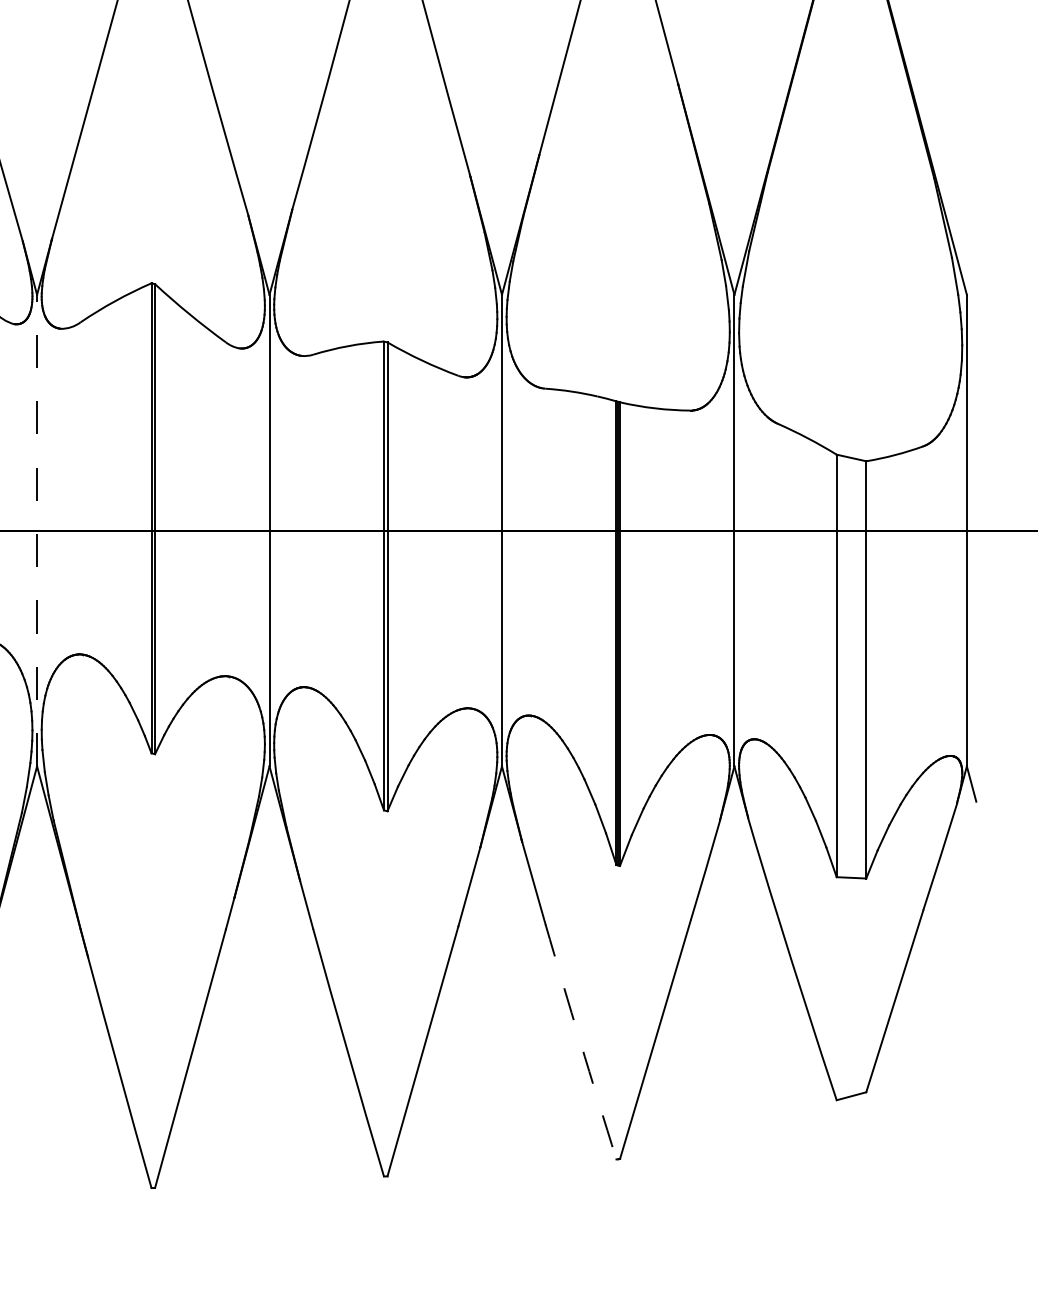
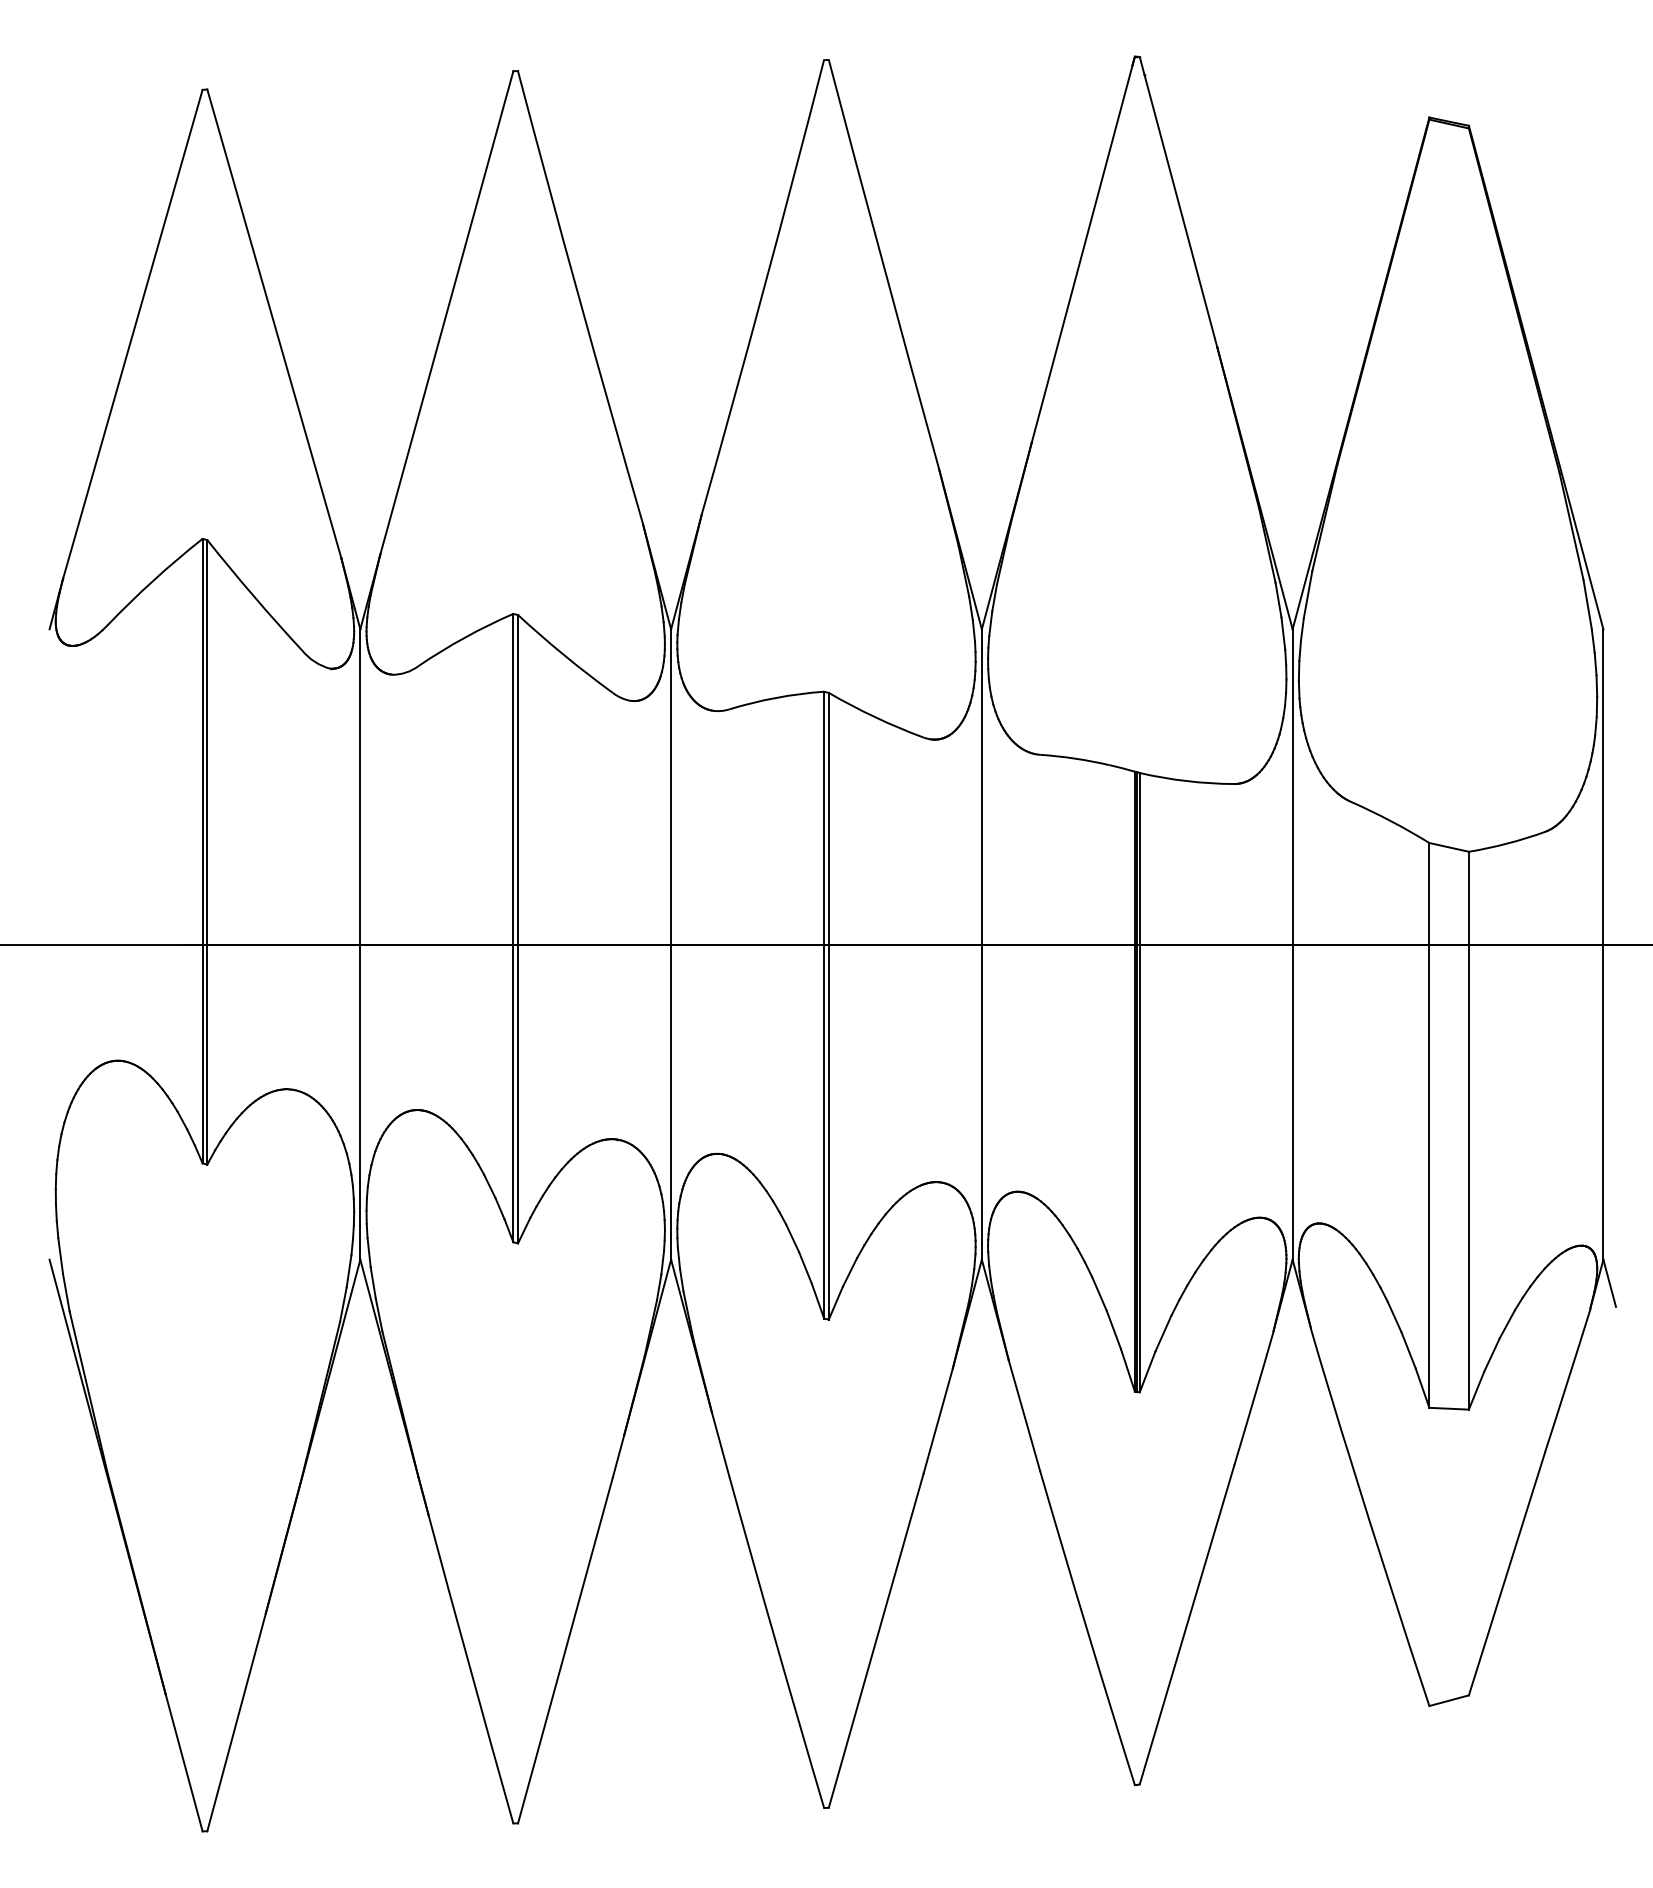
line: (37, 530) -> (360, 944), dashed -> solid
arc: (580, 1042) -> (1086, 1628), dashed -> solid

